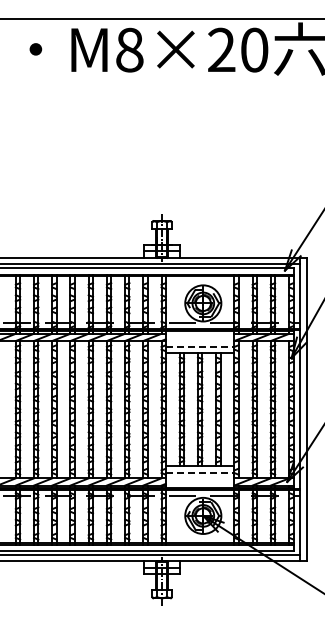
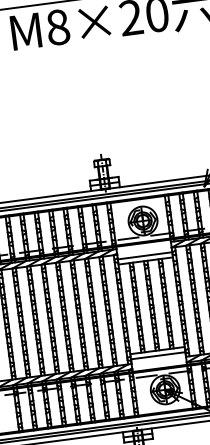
line: (200, 346) -> (145, 255), dashed -> solid
line: (200, 472) -> (158, 355), dashed -> solid

